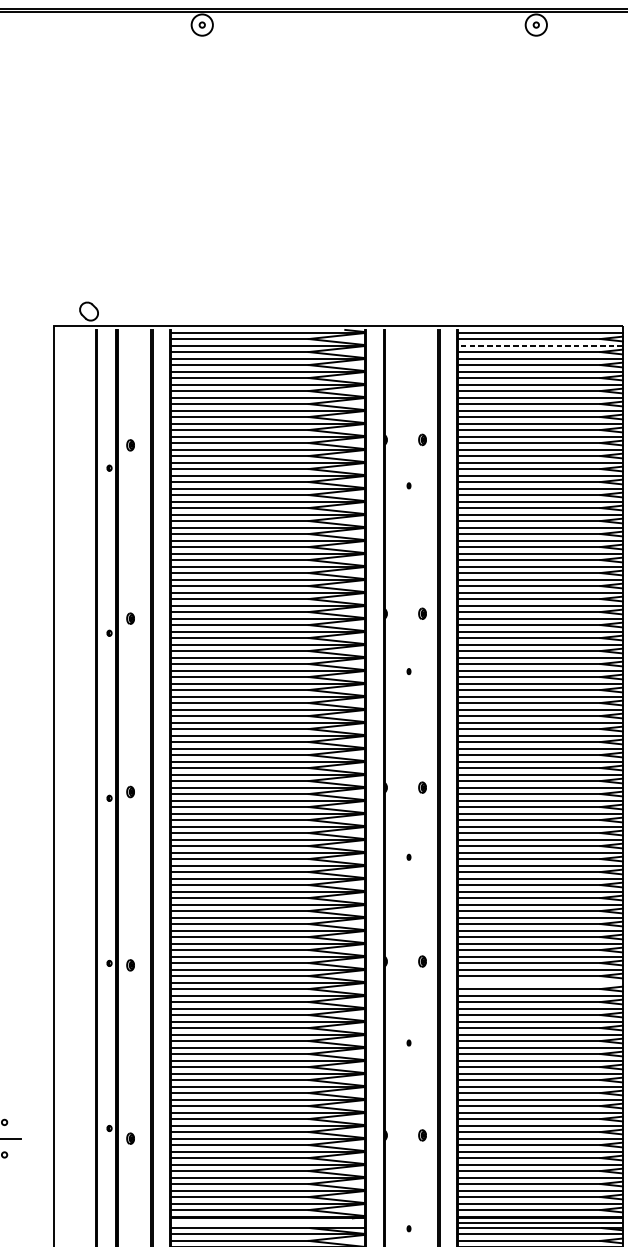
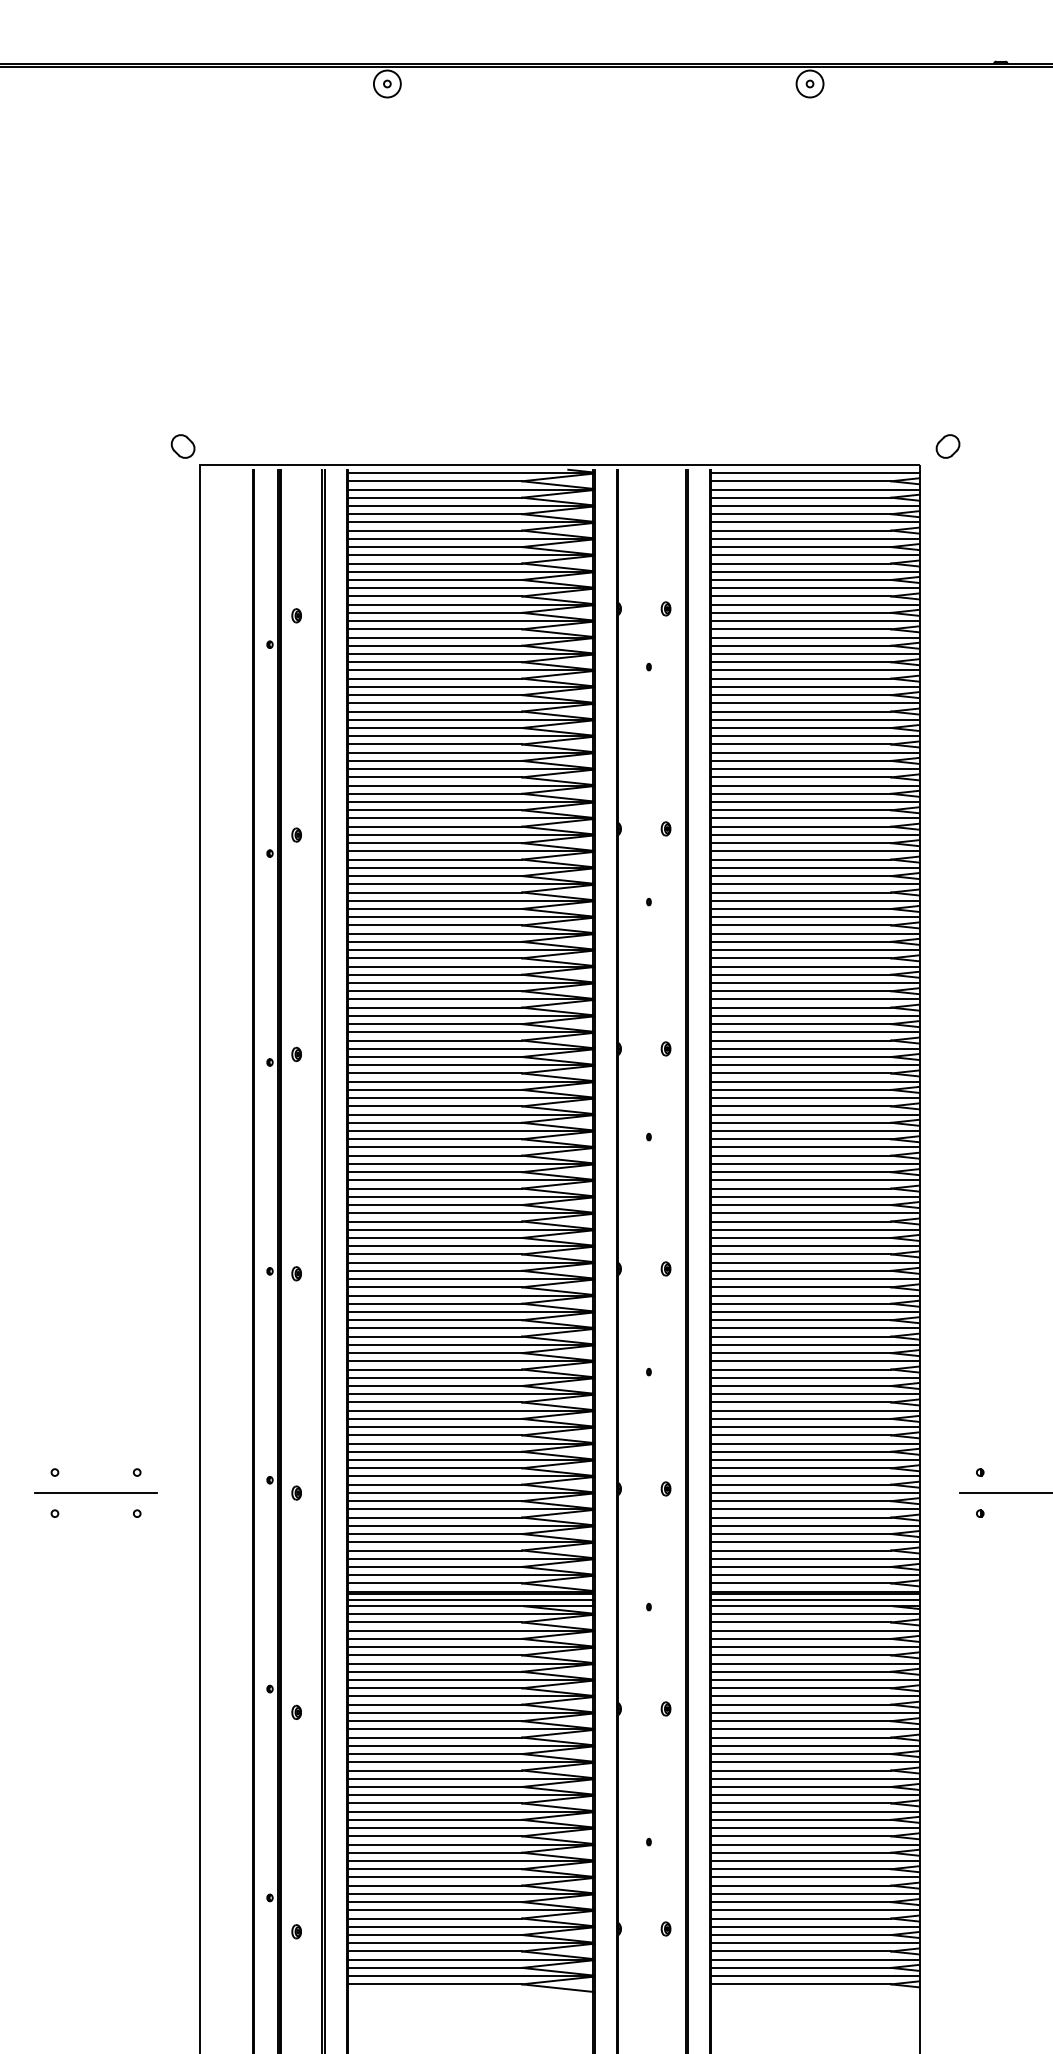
part: (88, 311) -> (182, 446), moved
line: (540, 345) -> (815, 489), dashed -> solid
line: (539, 982) -> (814, 1295), added
line: (267, 1223) -> (470, 1600), added

